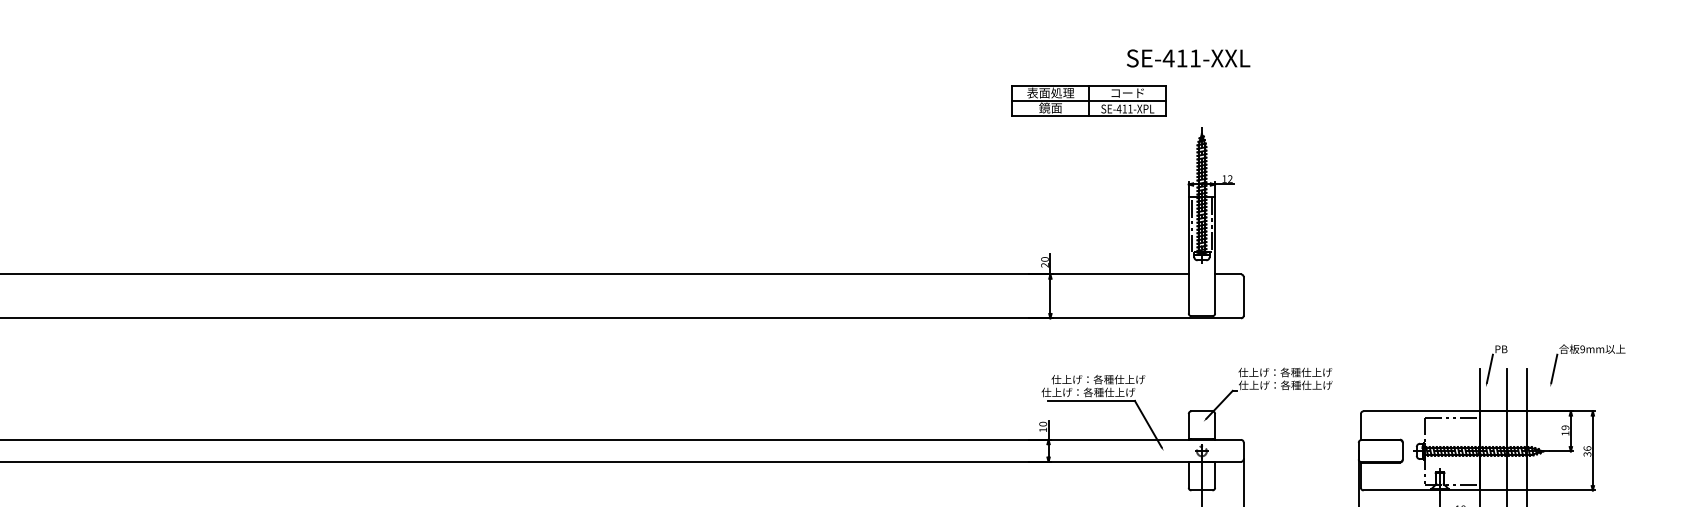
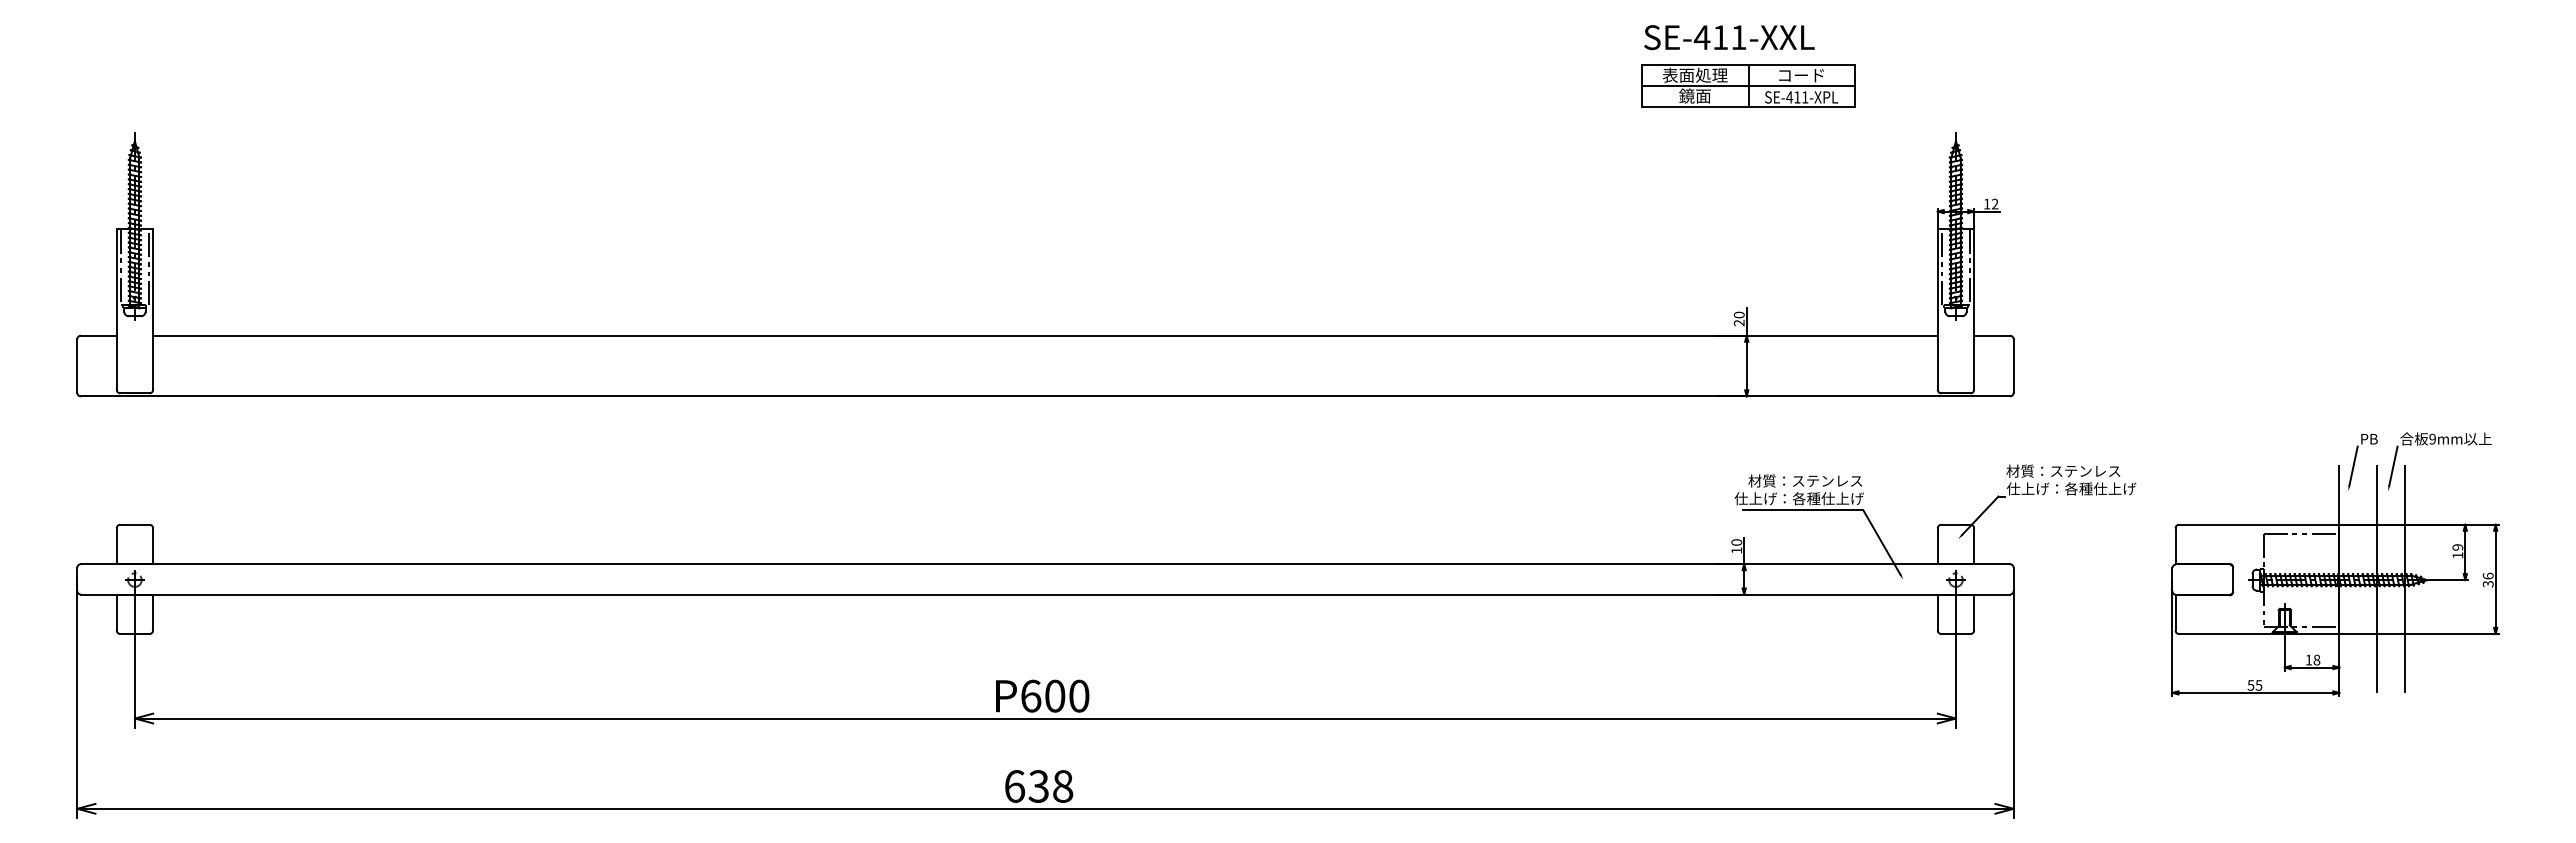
text: (1188, 58) -> (1729, 37), moved
part: (1089, 100) -> (1748, 85), moved
part: (1587, 353) -> (2439, 444), moved
text: (1284, 372) -> (2070, 470), 仕上げ：各種仕上げ -> 材質：ステンレス
text: (1098, 379) -> (1812, 480), 仕上げ：各種仕上げ -> 材質：ステンレス

